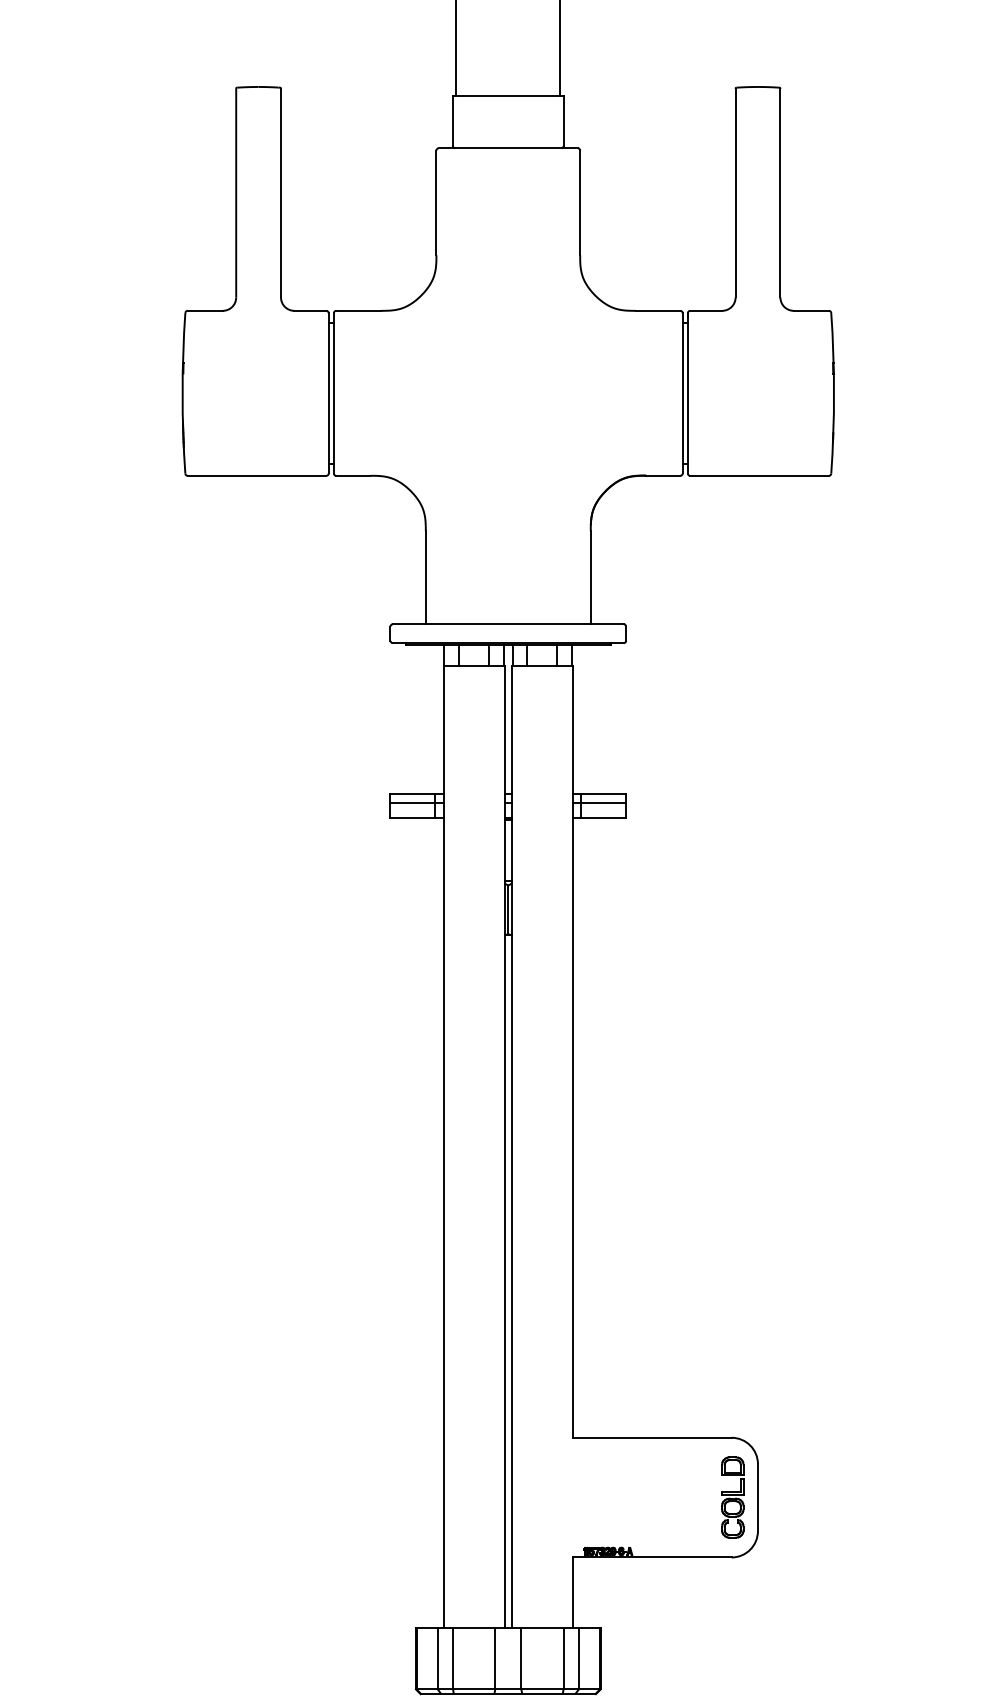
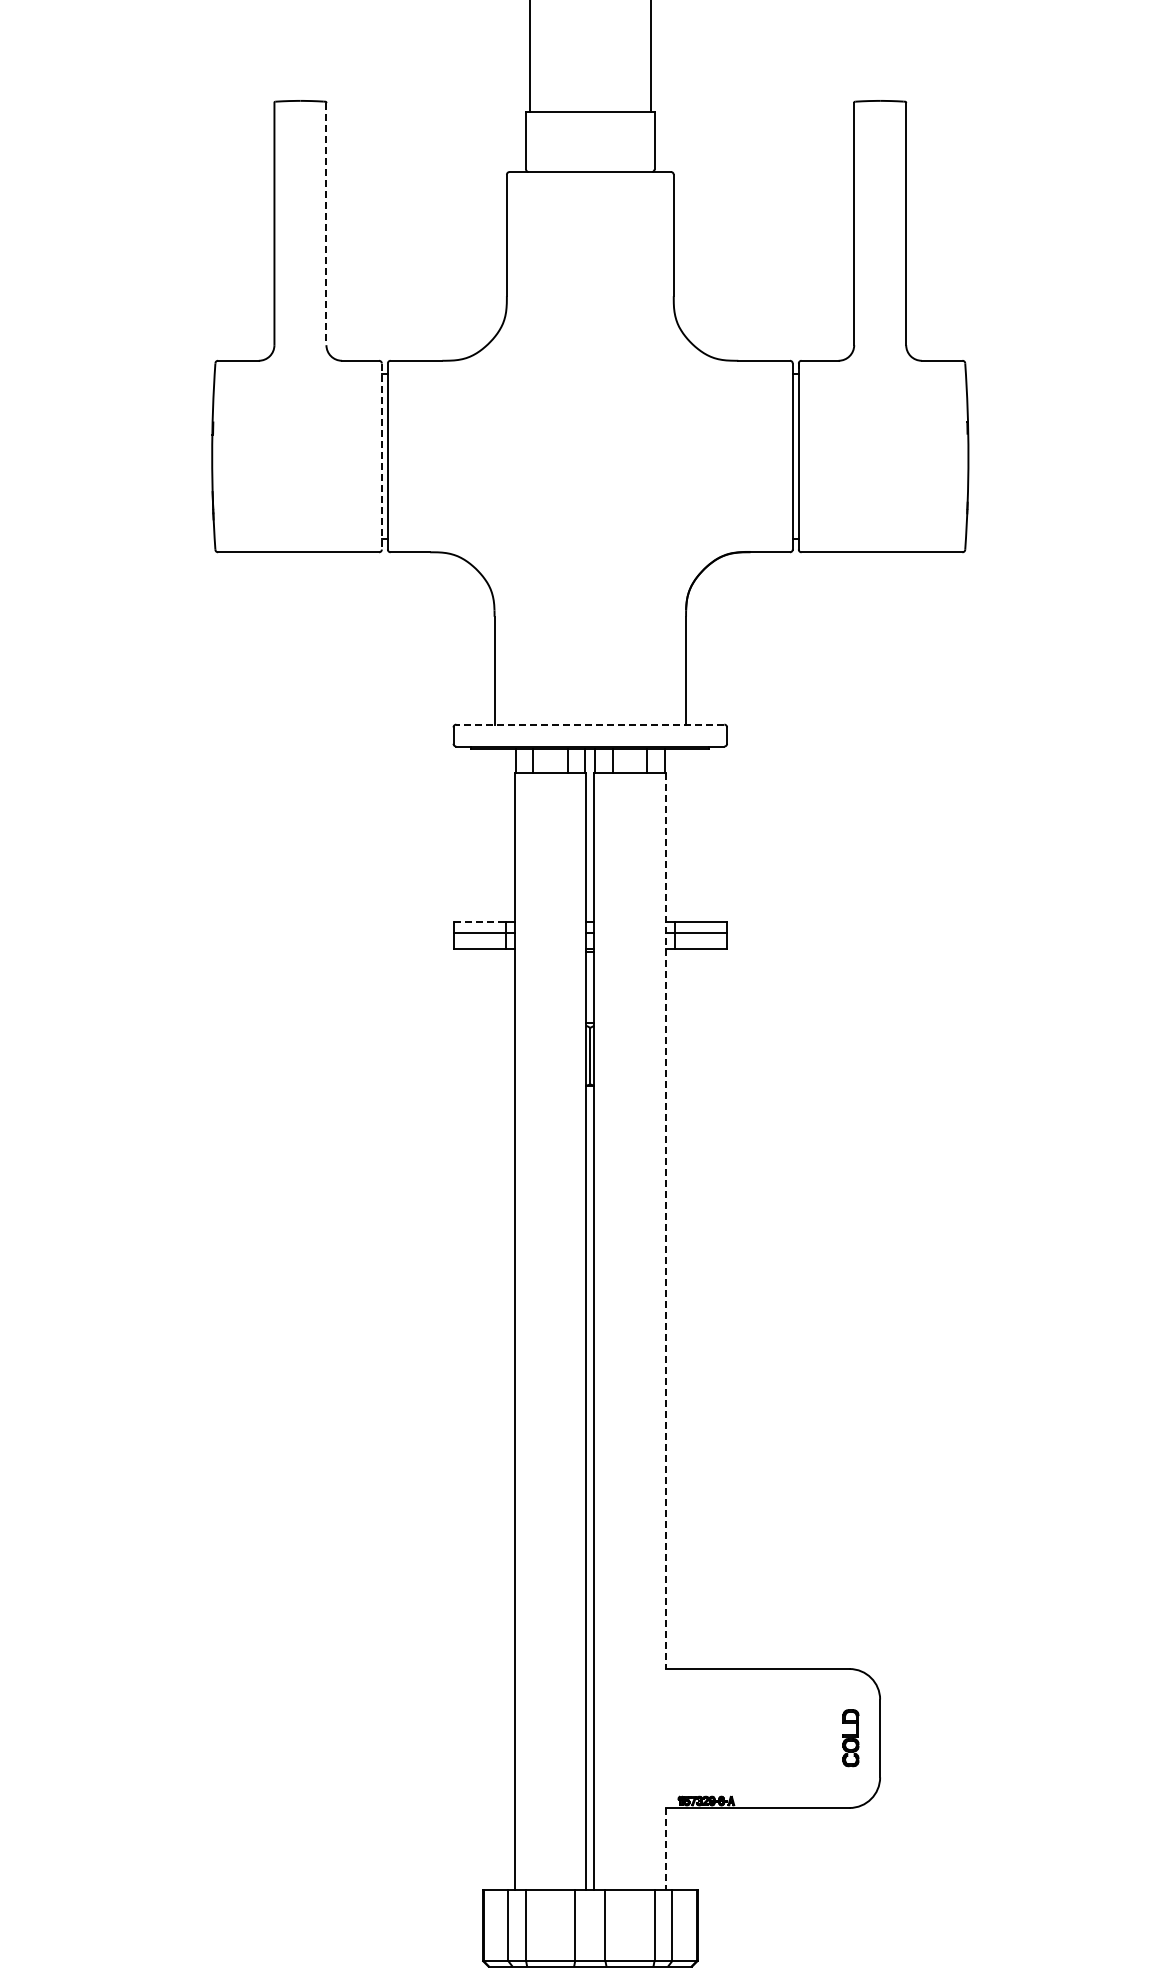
line: (281, 193) -> (326, 224), solid -> dashed
line: (328, 394) -> (381, 457), solid -> dashed
line: (507, 624) -> (589, 724), solid -> dashed
line: (412, 793) -> (479, 921), solid -> dashed
line: (573, 1052) -> (665, 1221), solid -> dashed
part: (732, 1496) -> (850, 1737), size x0.6
line: (573, 1593) -> (665, 1849), solid -> dashed

